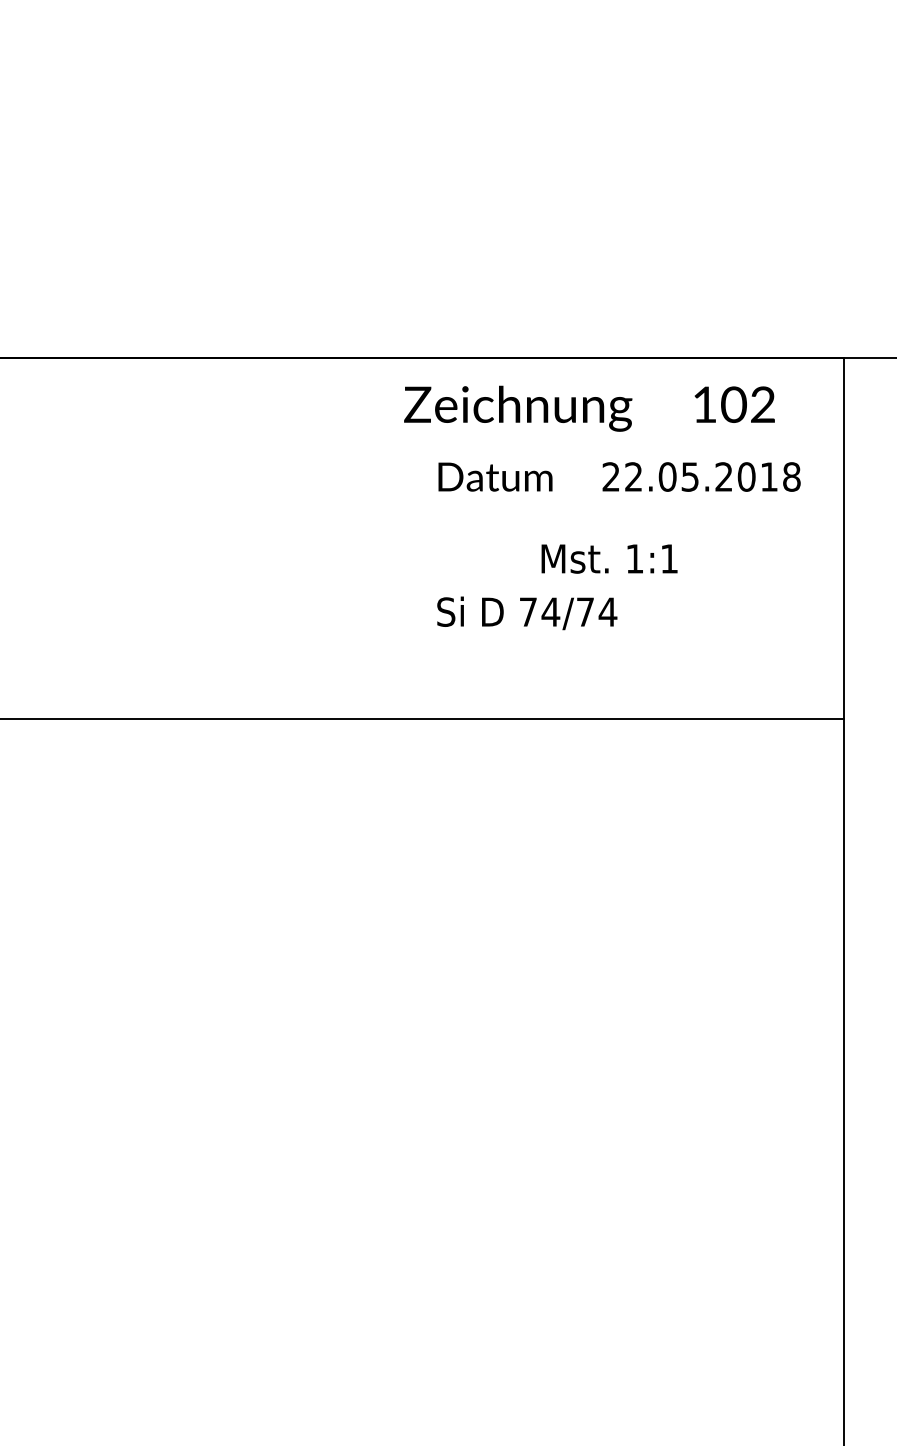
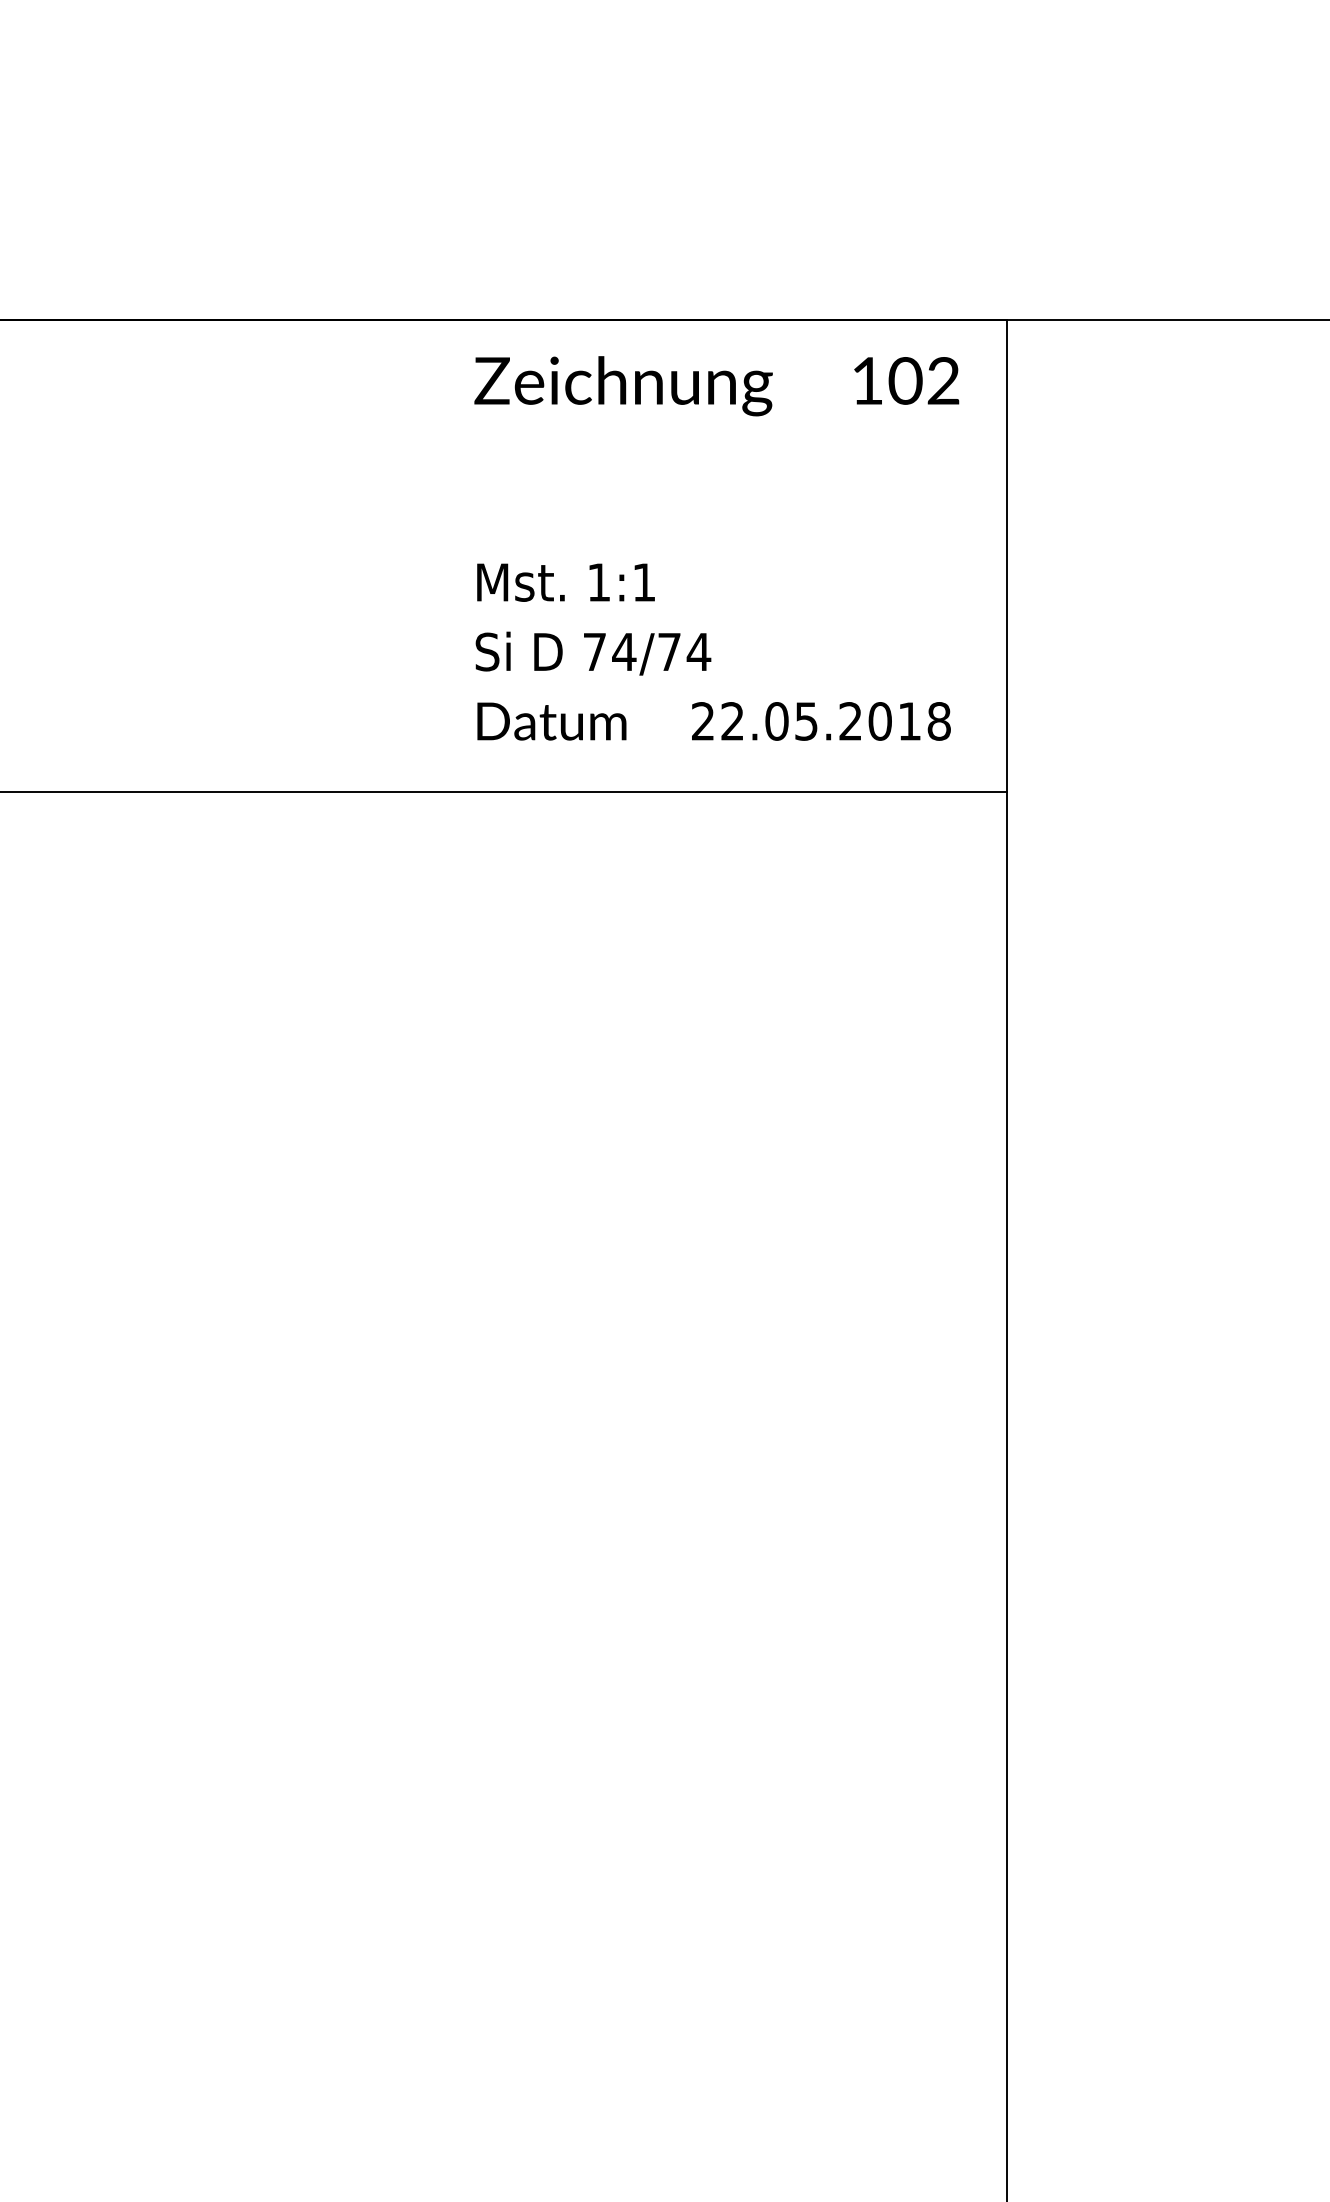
text: (589, 408) -> (716, 386), moved
text: (619, 477) -> (713, 721), moved
text: (609, 558) -> (565, 582), moved

